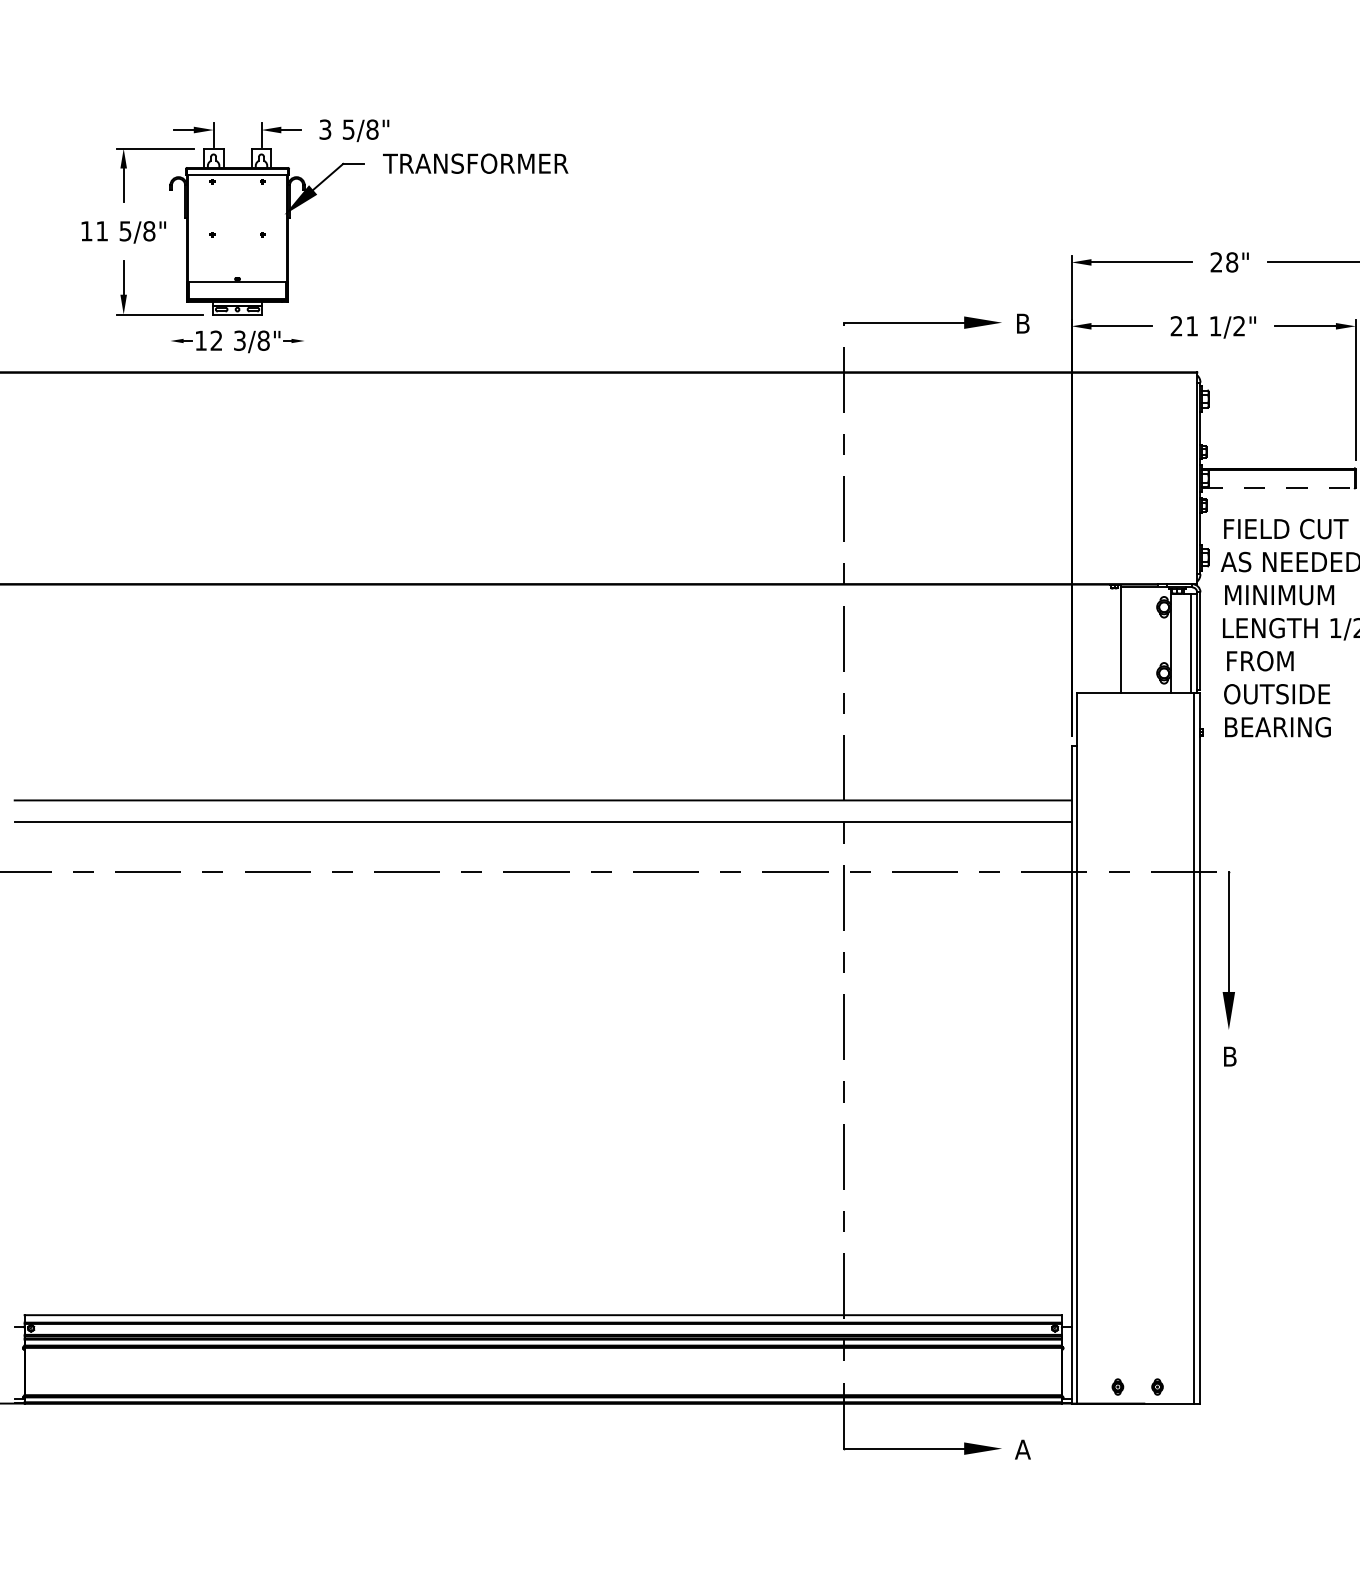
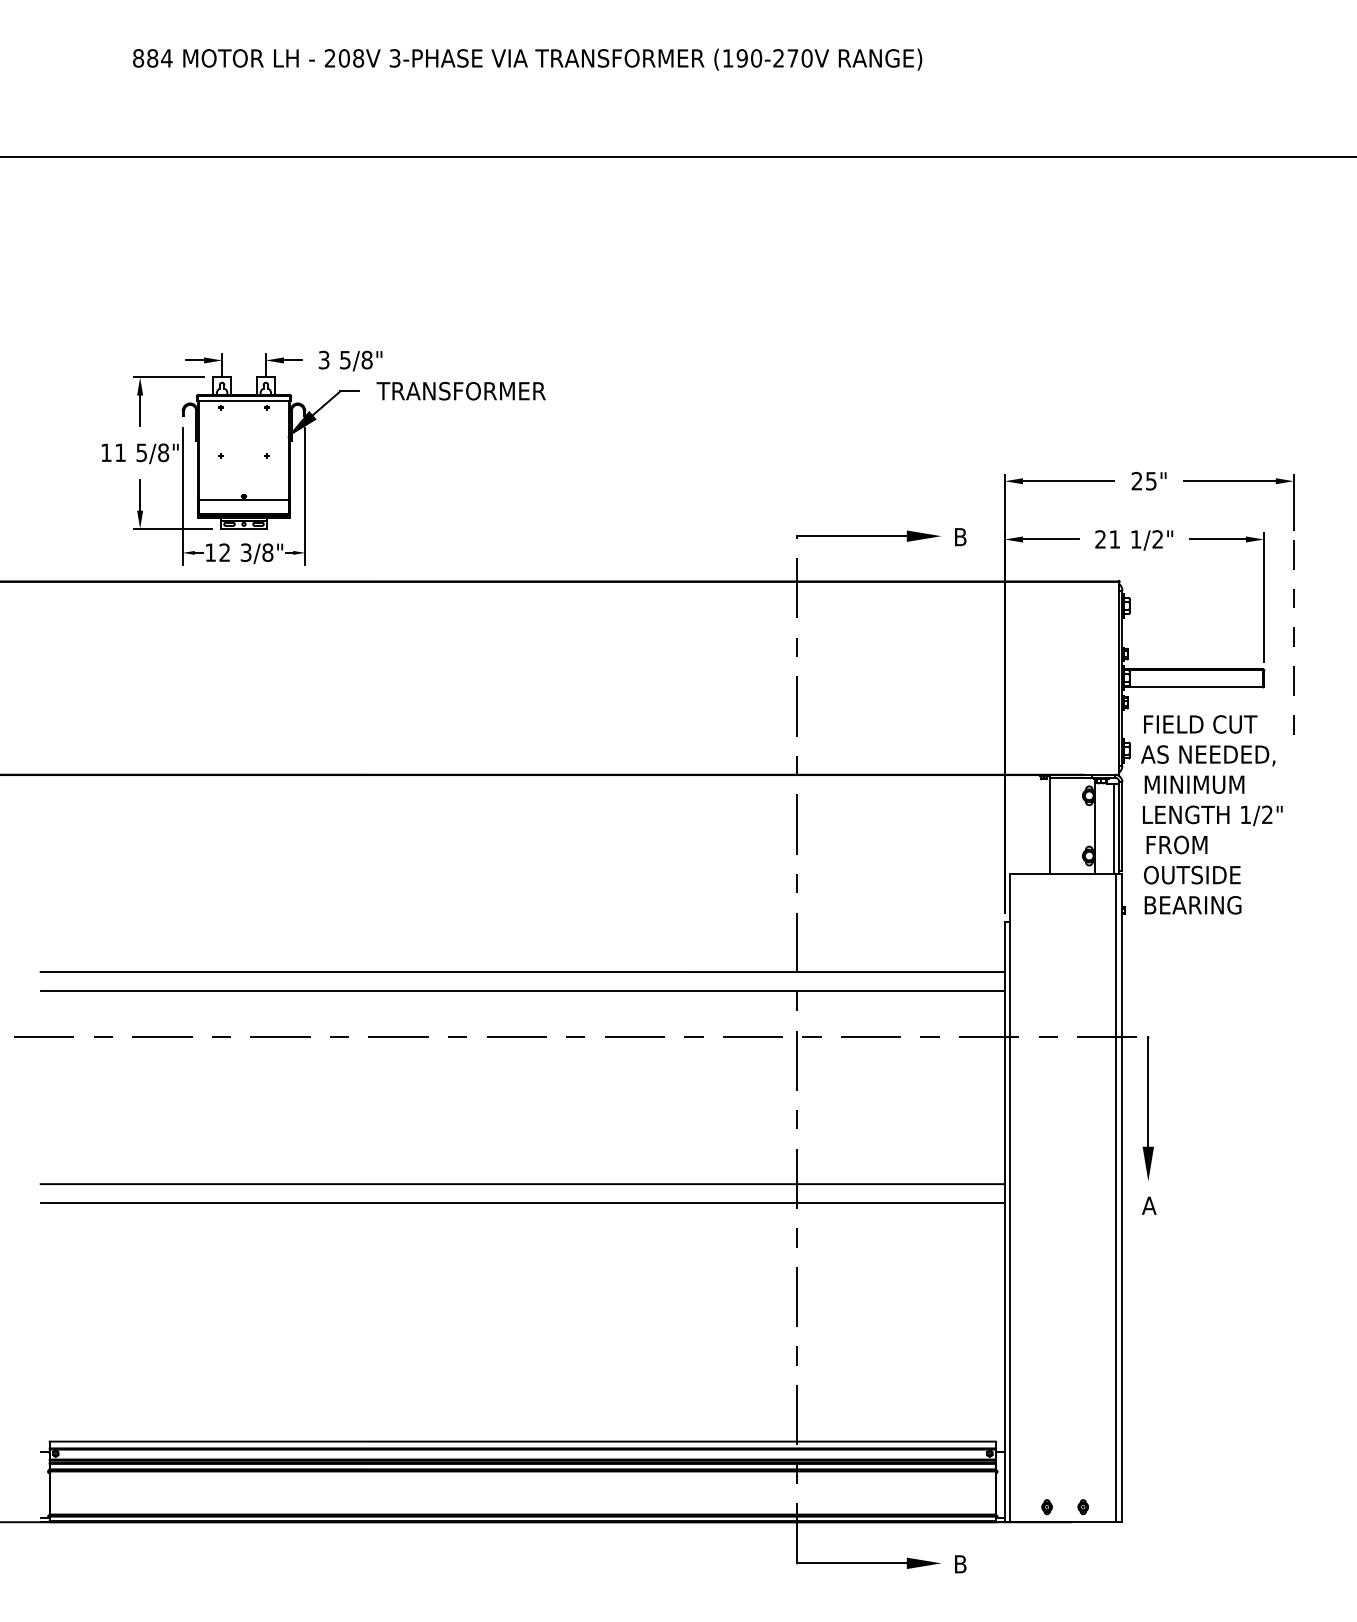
text: (1231, 261) -> (1150, 480), 28" -> 25"
line: (170, 278) -> (182, 495), added
line: (304, 278) -> (305, 495), added
line: (1278, 488) -> (1193, 687), dashed -> solid
line: (542, 1033) -> (522, 1184), added
line: (542, 1054) -> (522, 1203), added
text: (1230, 1056) -> (1149, 1205), B -> A
text: (1022, 1449) -> (960, 1564), A -> B

